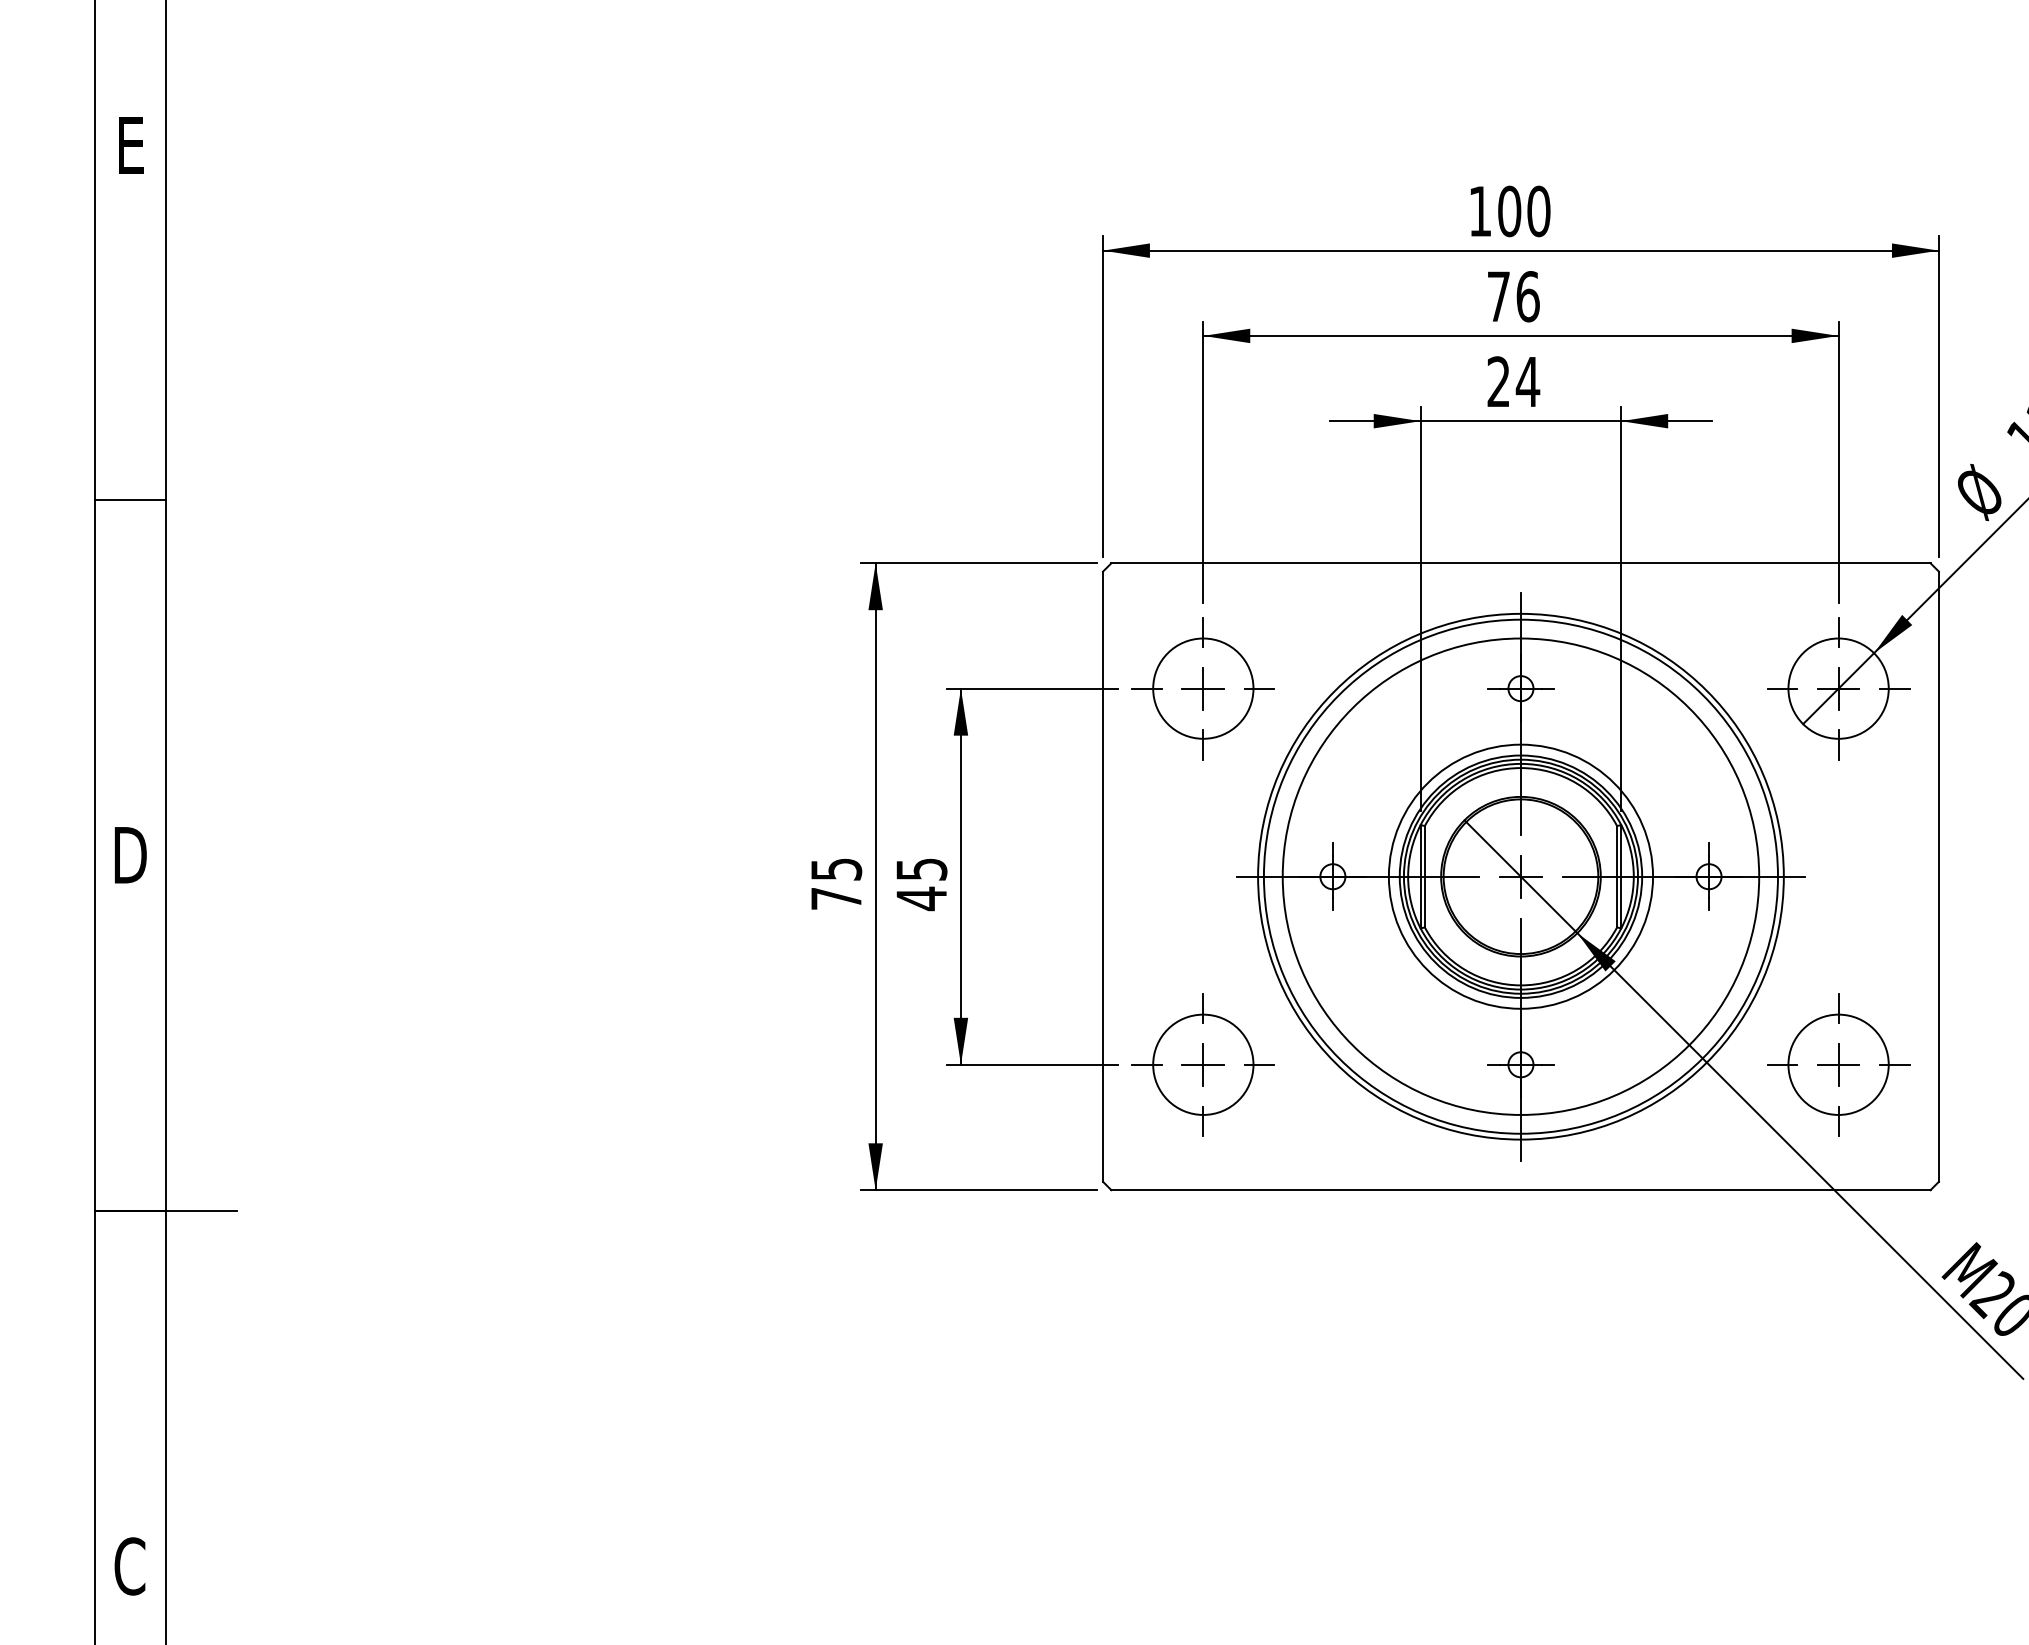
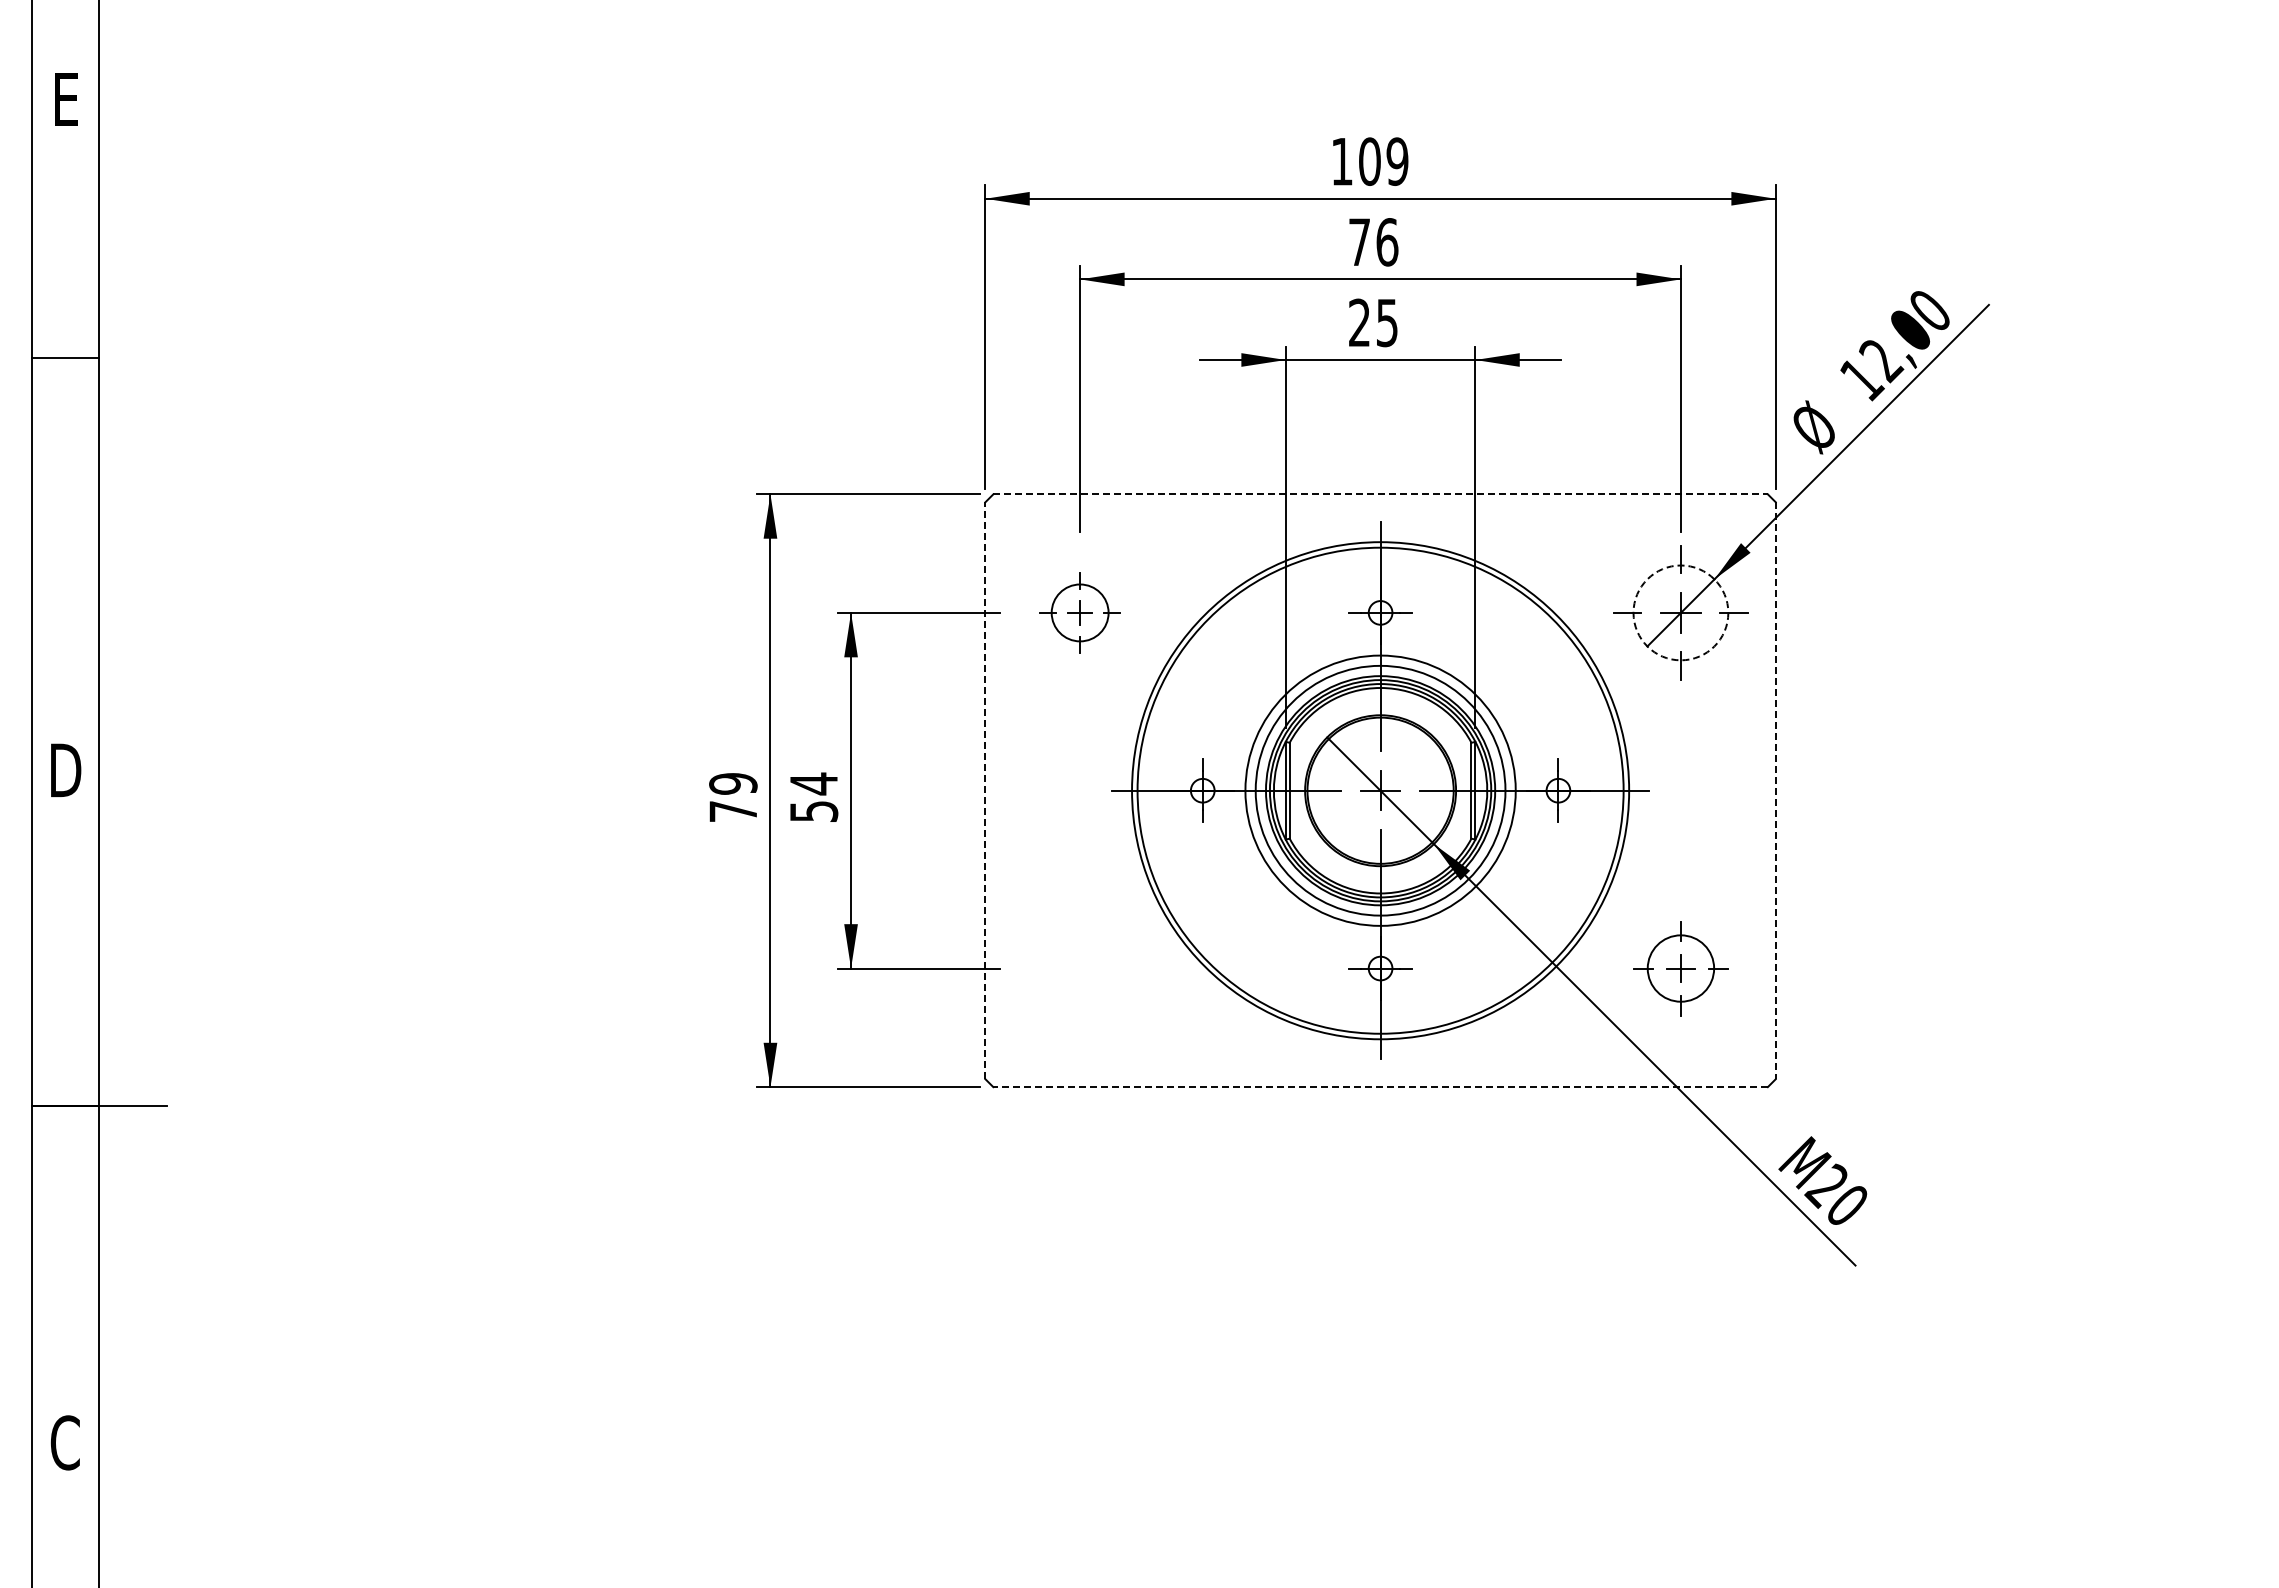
text: (1538, 211) -> (1397, 161), 100 -> 109
text: (1527, 382) -> (1386, 323), 24 -> 25
line: (130, 499) -> (65, 357), moved
line: (1521, 563) -> (1381, 494), solid -> dashed
part: (1202, 688) -> (1079, 612), size x0.6
circle: (1838, 688) -> (1680, 612), solid -> dashed
text: (836, 869) -> (733, 783), 75 -> 79
line: (1103, 876) -> (985, 790), solid -> dashed
circle: (1520, 876) -> (1380, 790), size x0.6
line: (1938, 877) -> (1775, 791), solid -> dashed
text: (922, 883) -> (814, 797), 45 -> 54
part: (1202, 1064) -> (1079, 968), removed
part: (1838, 1064) -> (1680, 968), size x0.7
line: (1520, 1190) -> (1380, 1087), solid -> dashed

